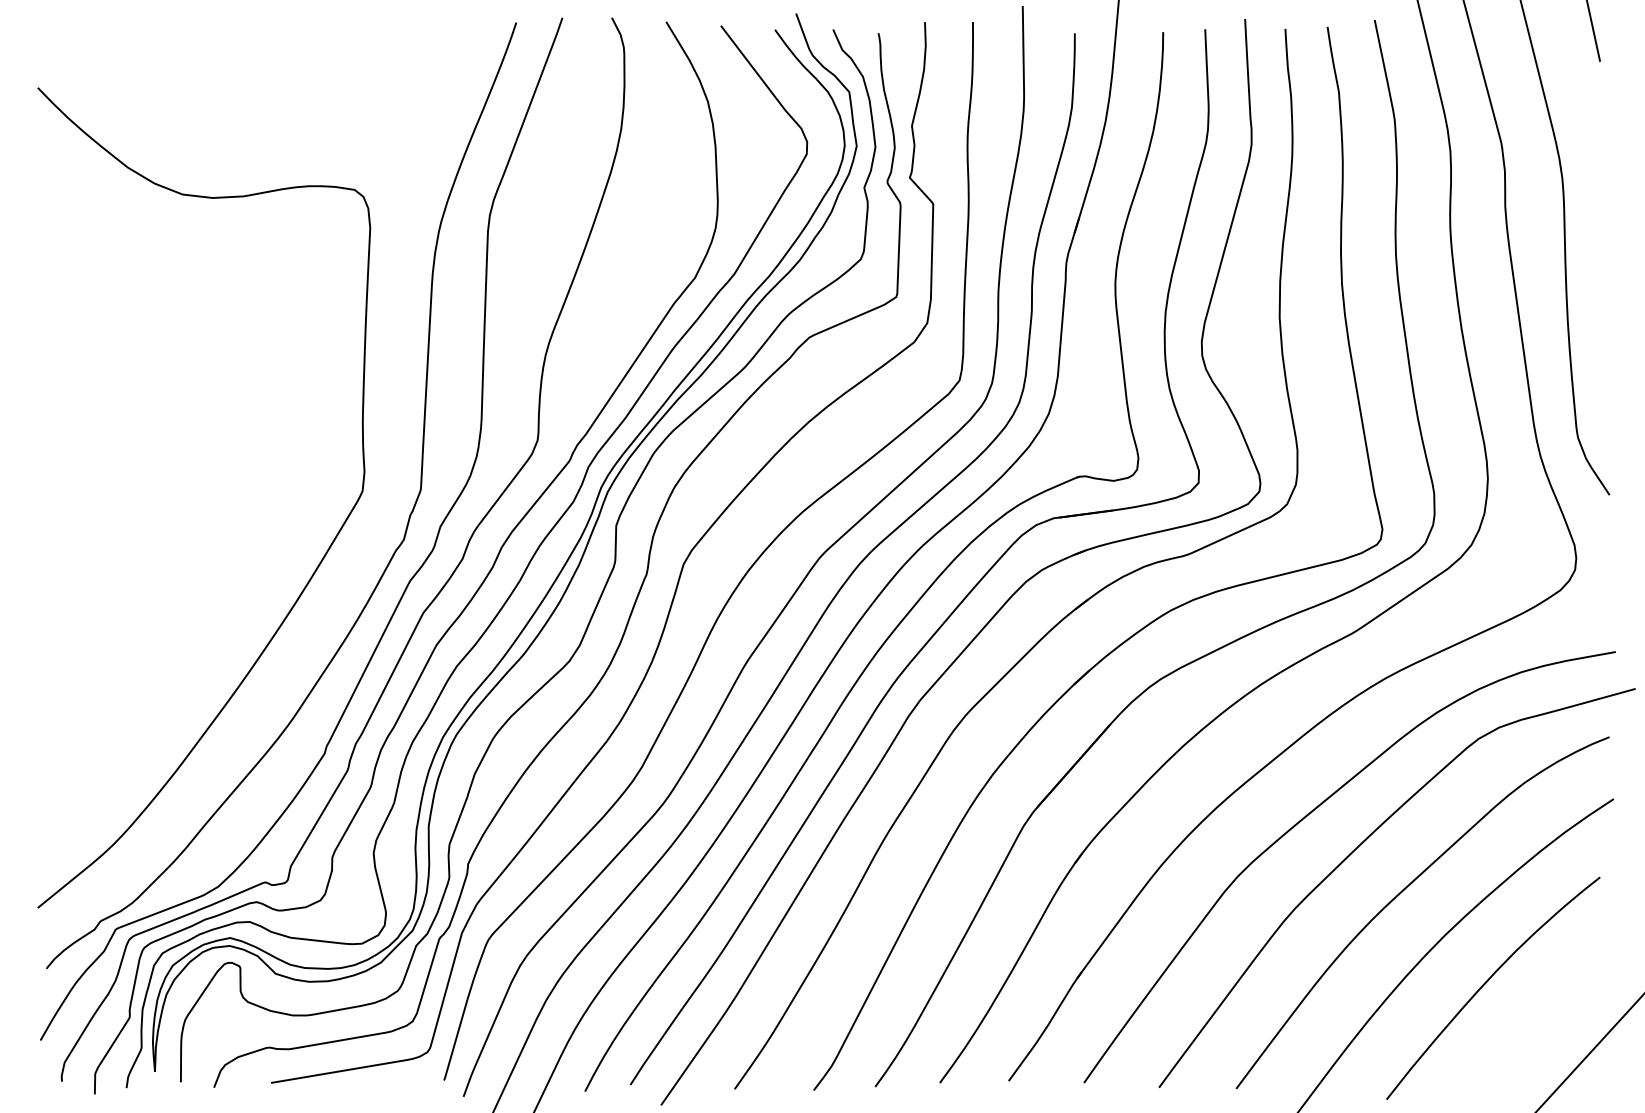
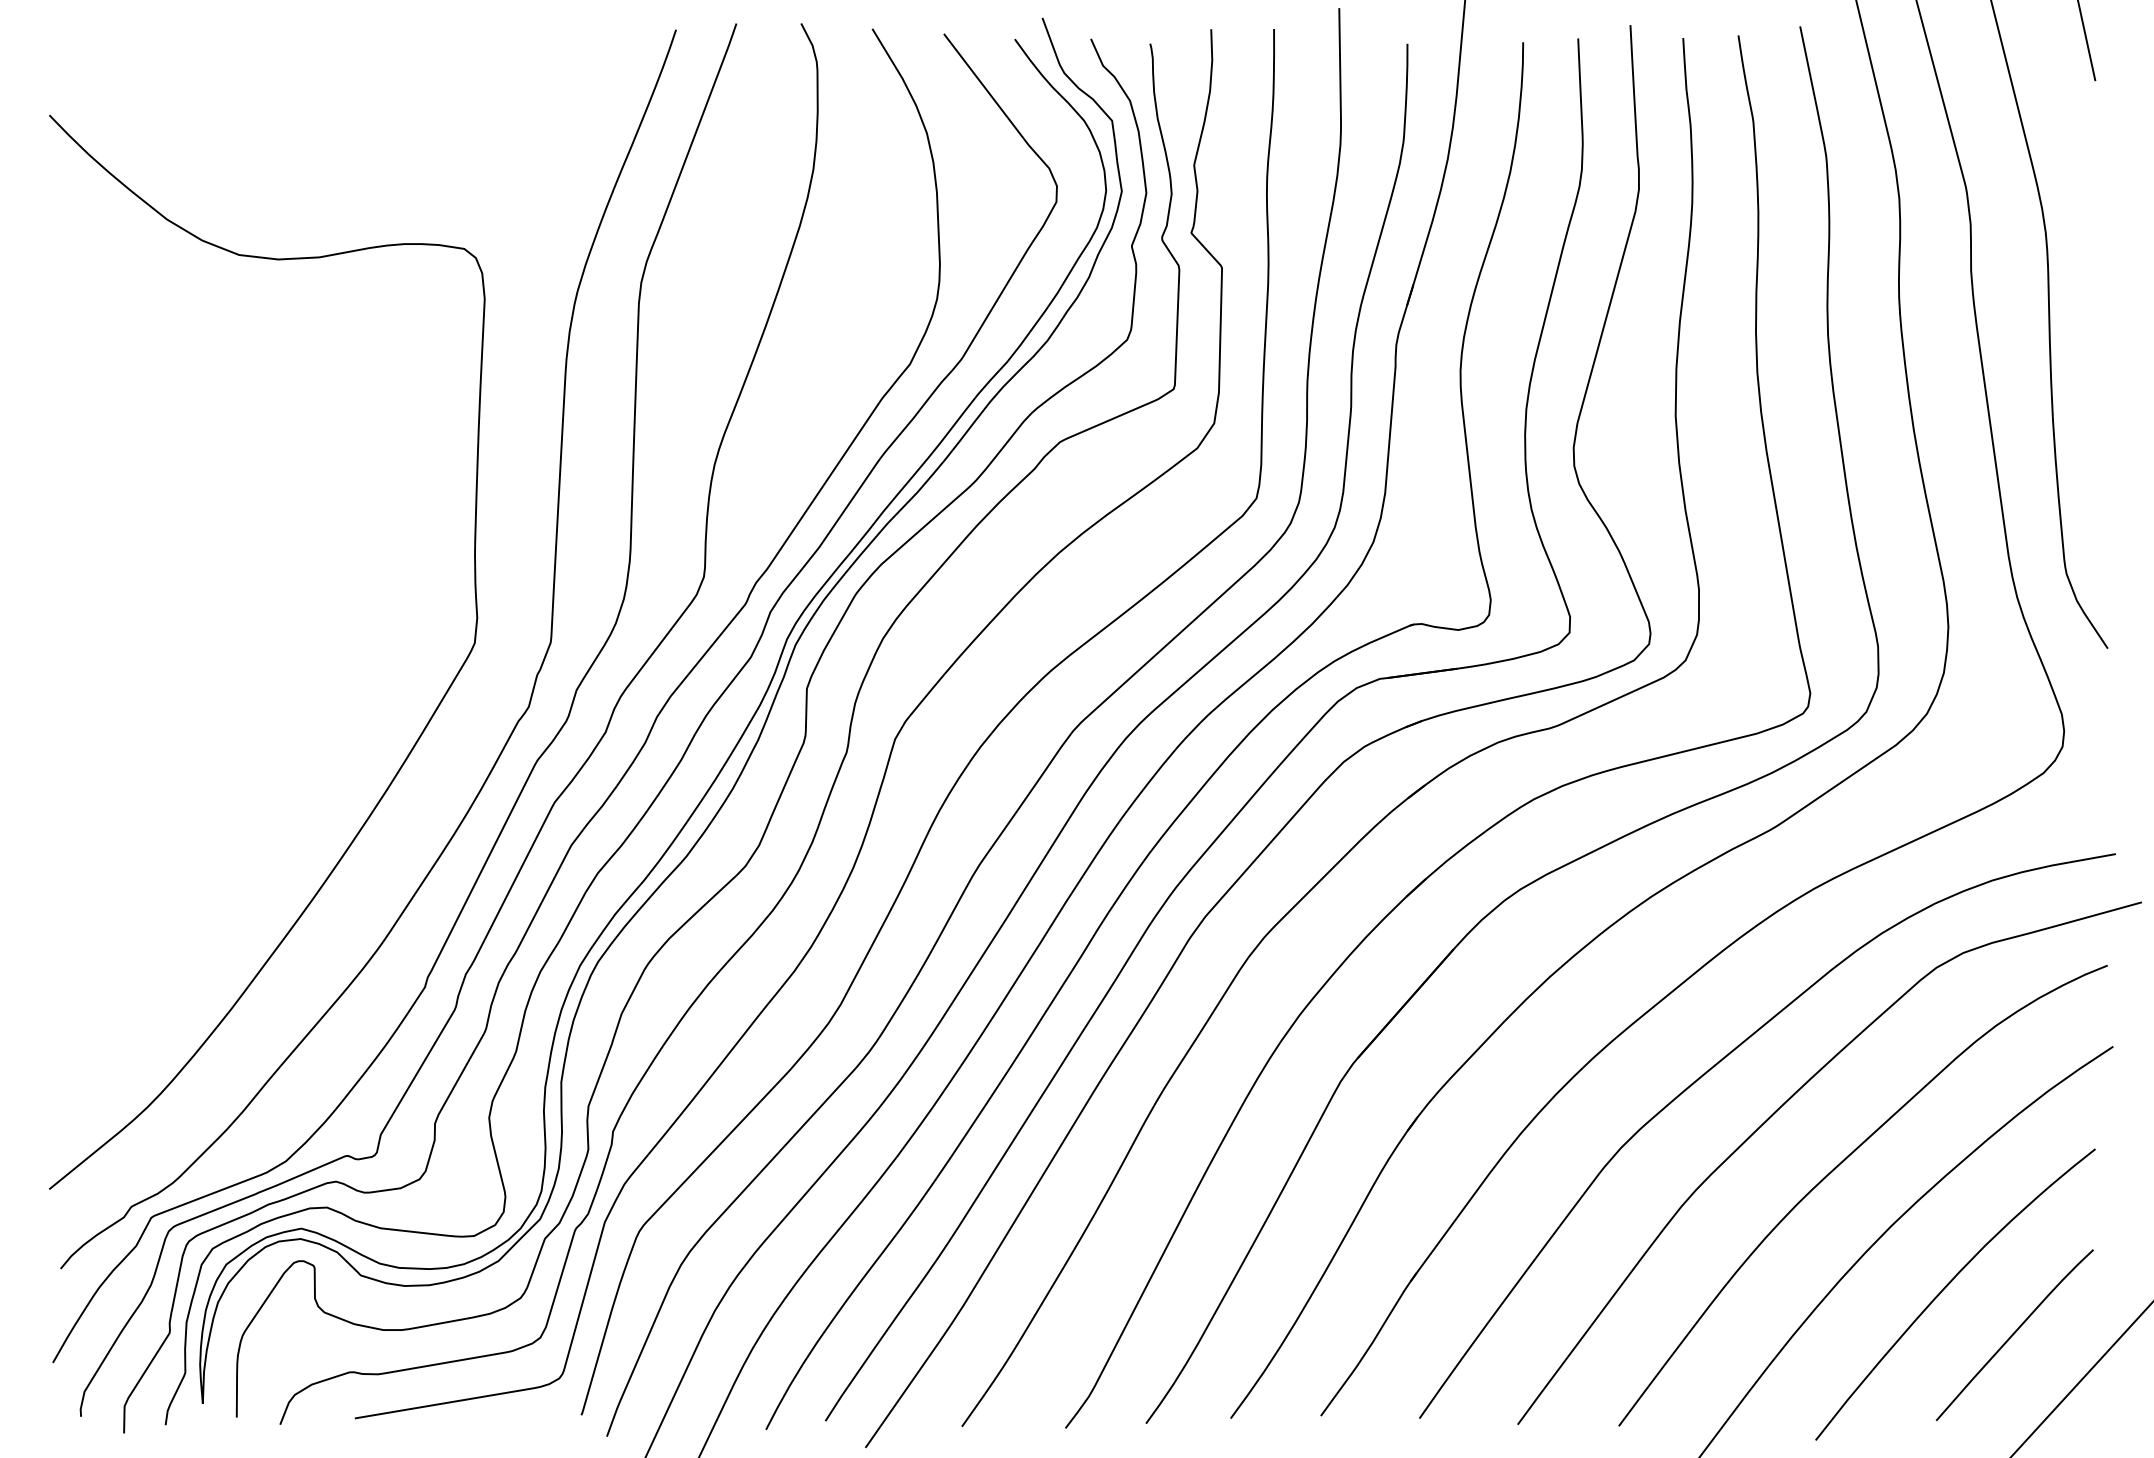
curve: (1538, 1018) -> (2014, 1334), added

